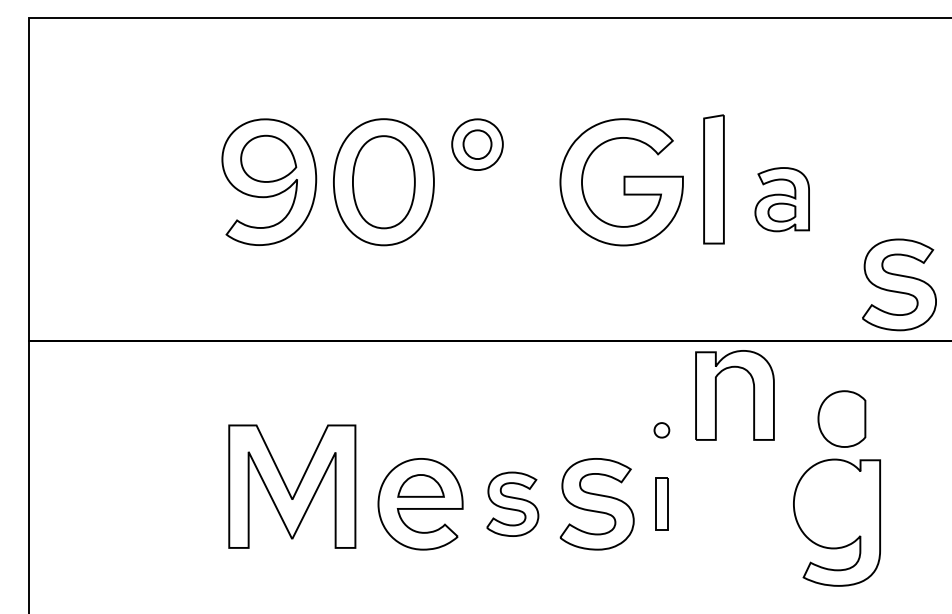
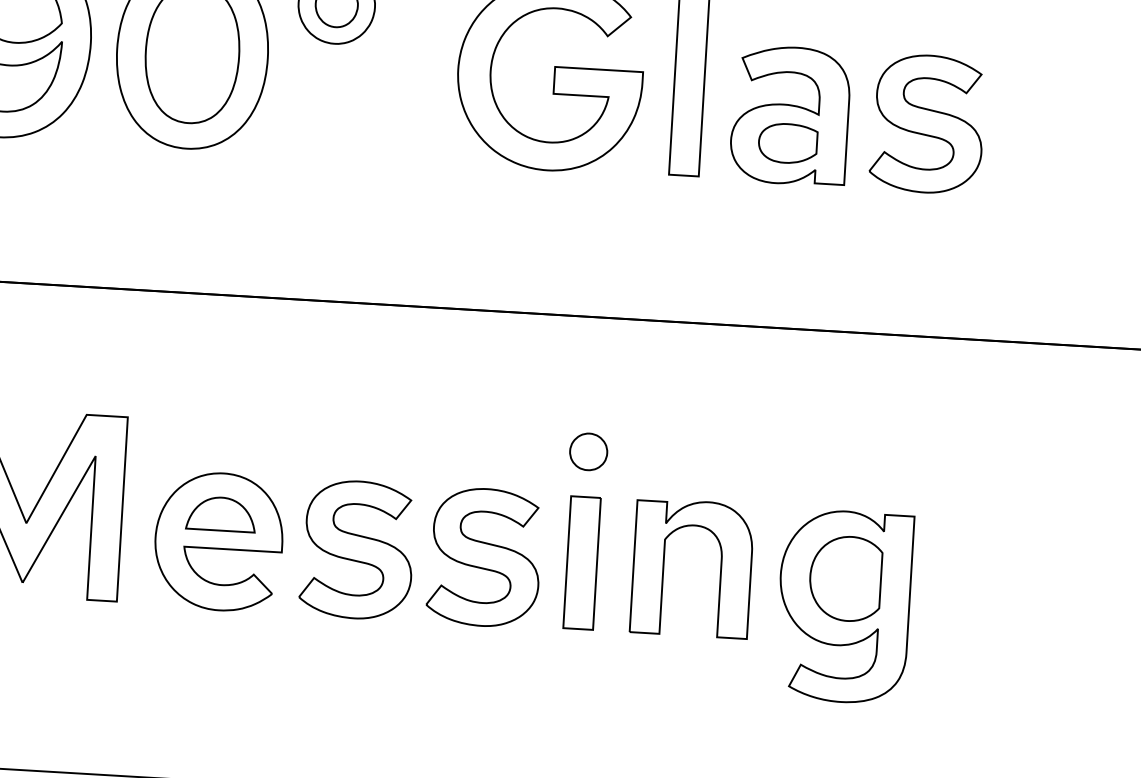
part: (782, 199) -> (790, 115), size x1.43
part: (899, 284) -> (927, 123), moved
part: (716, 395) -> (664, 567), moved
part: (841, 418) -> (845, 577), moved
part: (661, 430) -> (588, 452), size x1.67
part: (661, 503) -> (581, 562), size x1.67
part: (512, 504) -> (357, 550), size x1.43

